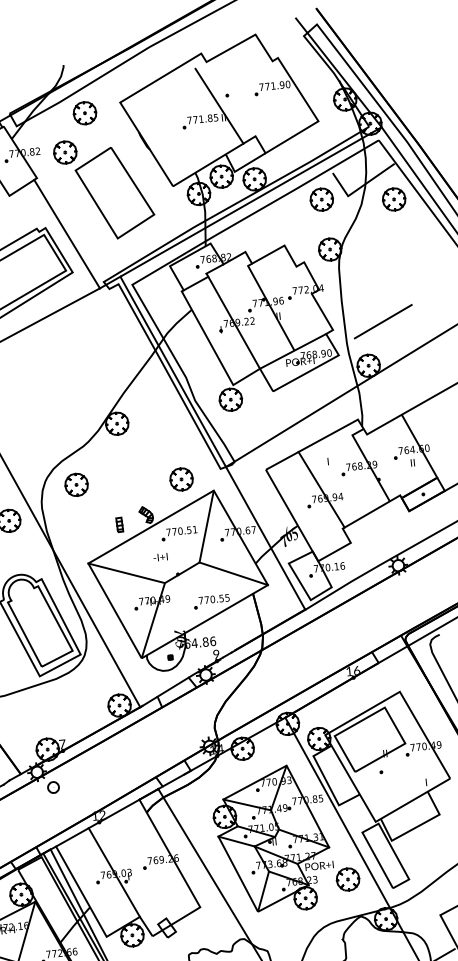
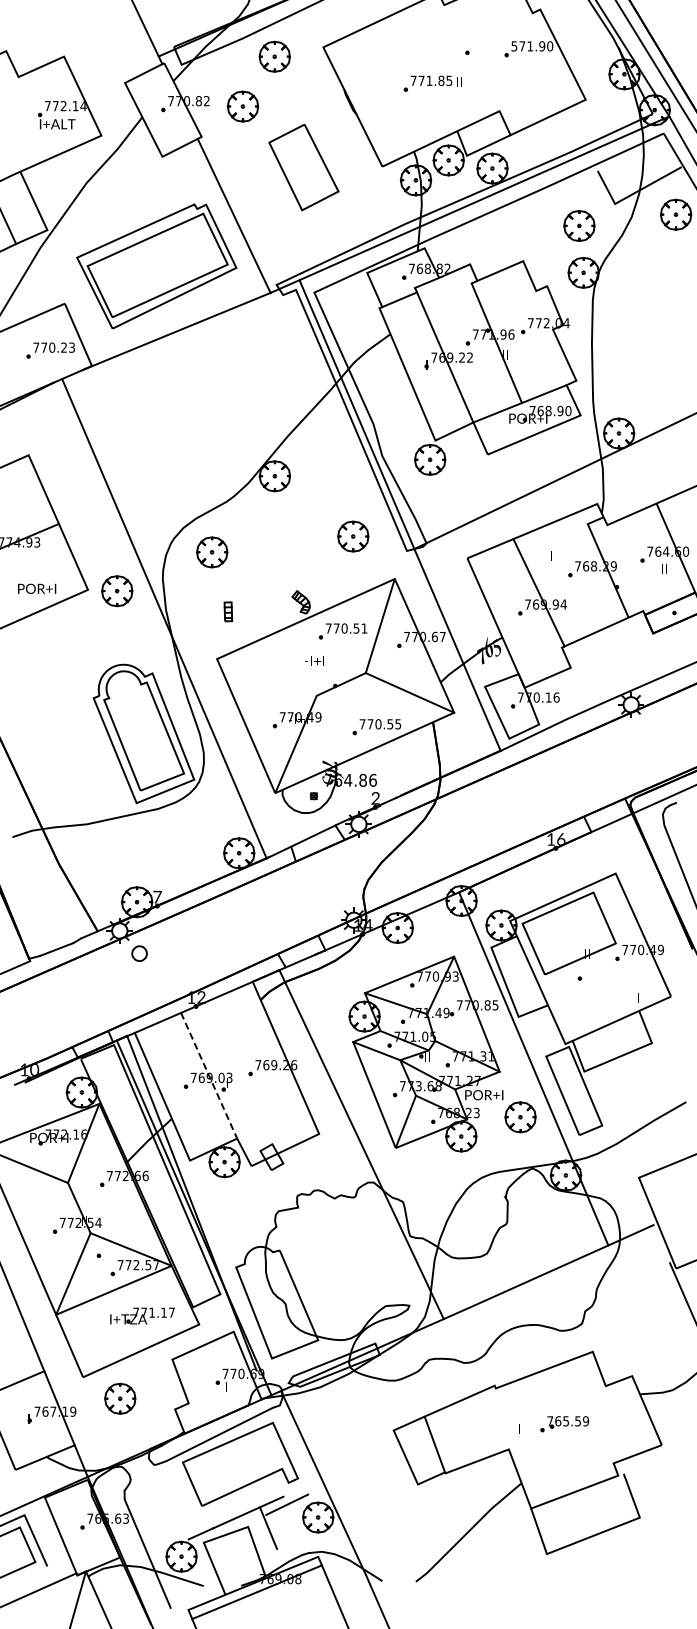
text: (261, 87) -> (514, 46), 771.90 -> 571.90
line: (219, 105) -> (455, 65), removed
part: (114, 193) -> (303, 167), size x0.7
part: (321, 199) -> (579, 225), moved
line: (383, 321) -> (644, 376), removed
part: (181, 479) -> (353, 536), moved
part: (119, 524) -> (228, 611), moved
line: (126, 573) -> (266, 677), removed
text: (216, 654) -> (375, 798), 9 -> 2
line: (114, 872) -> (209, 1075), solid -> dashed

